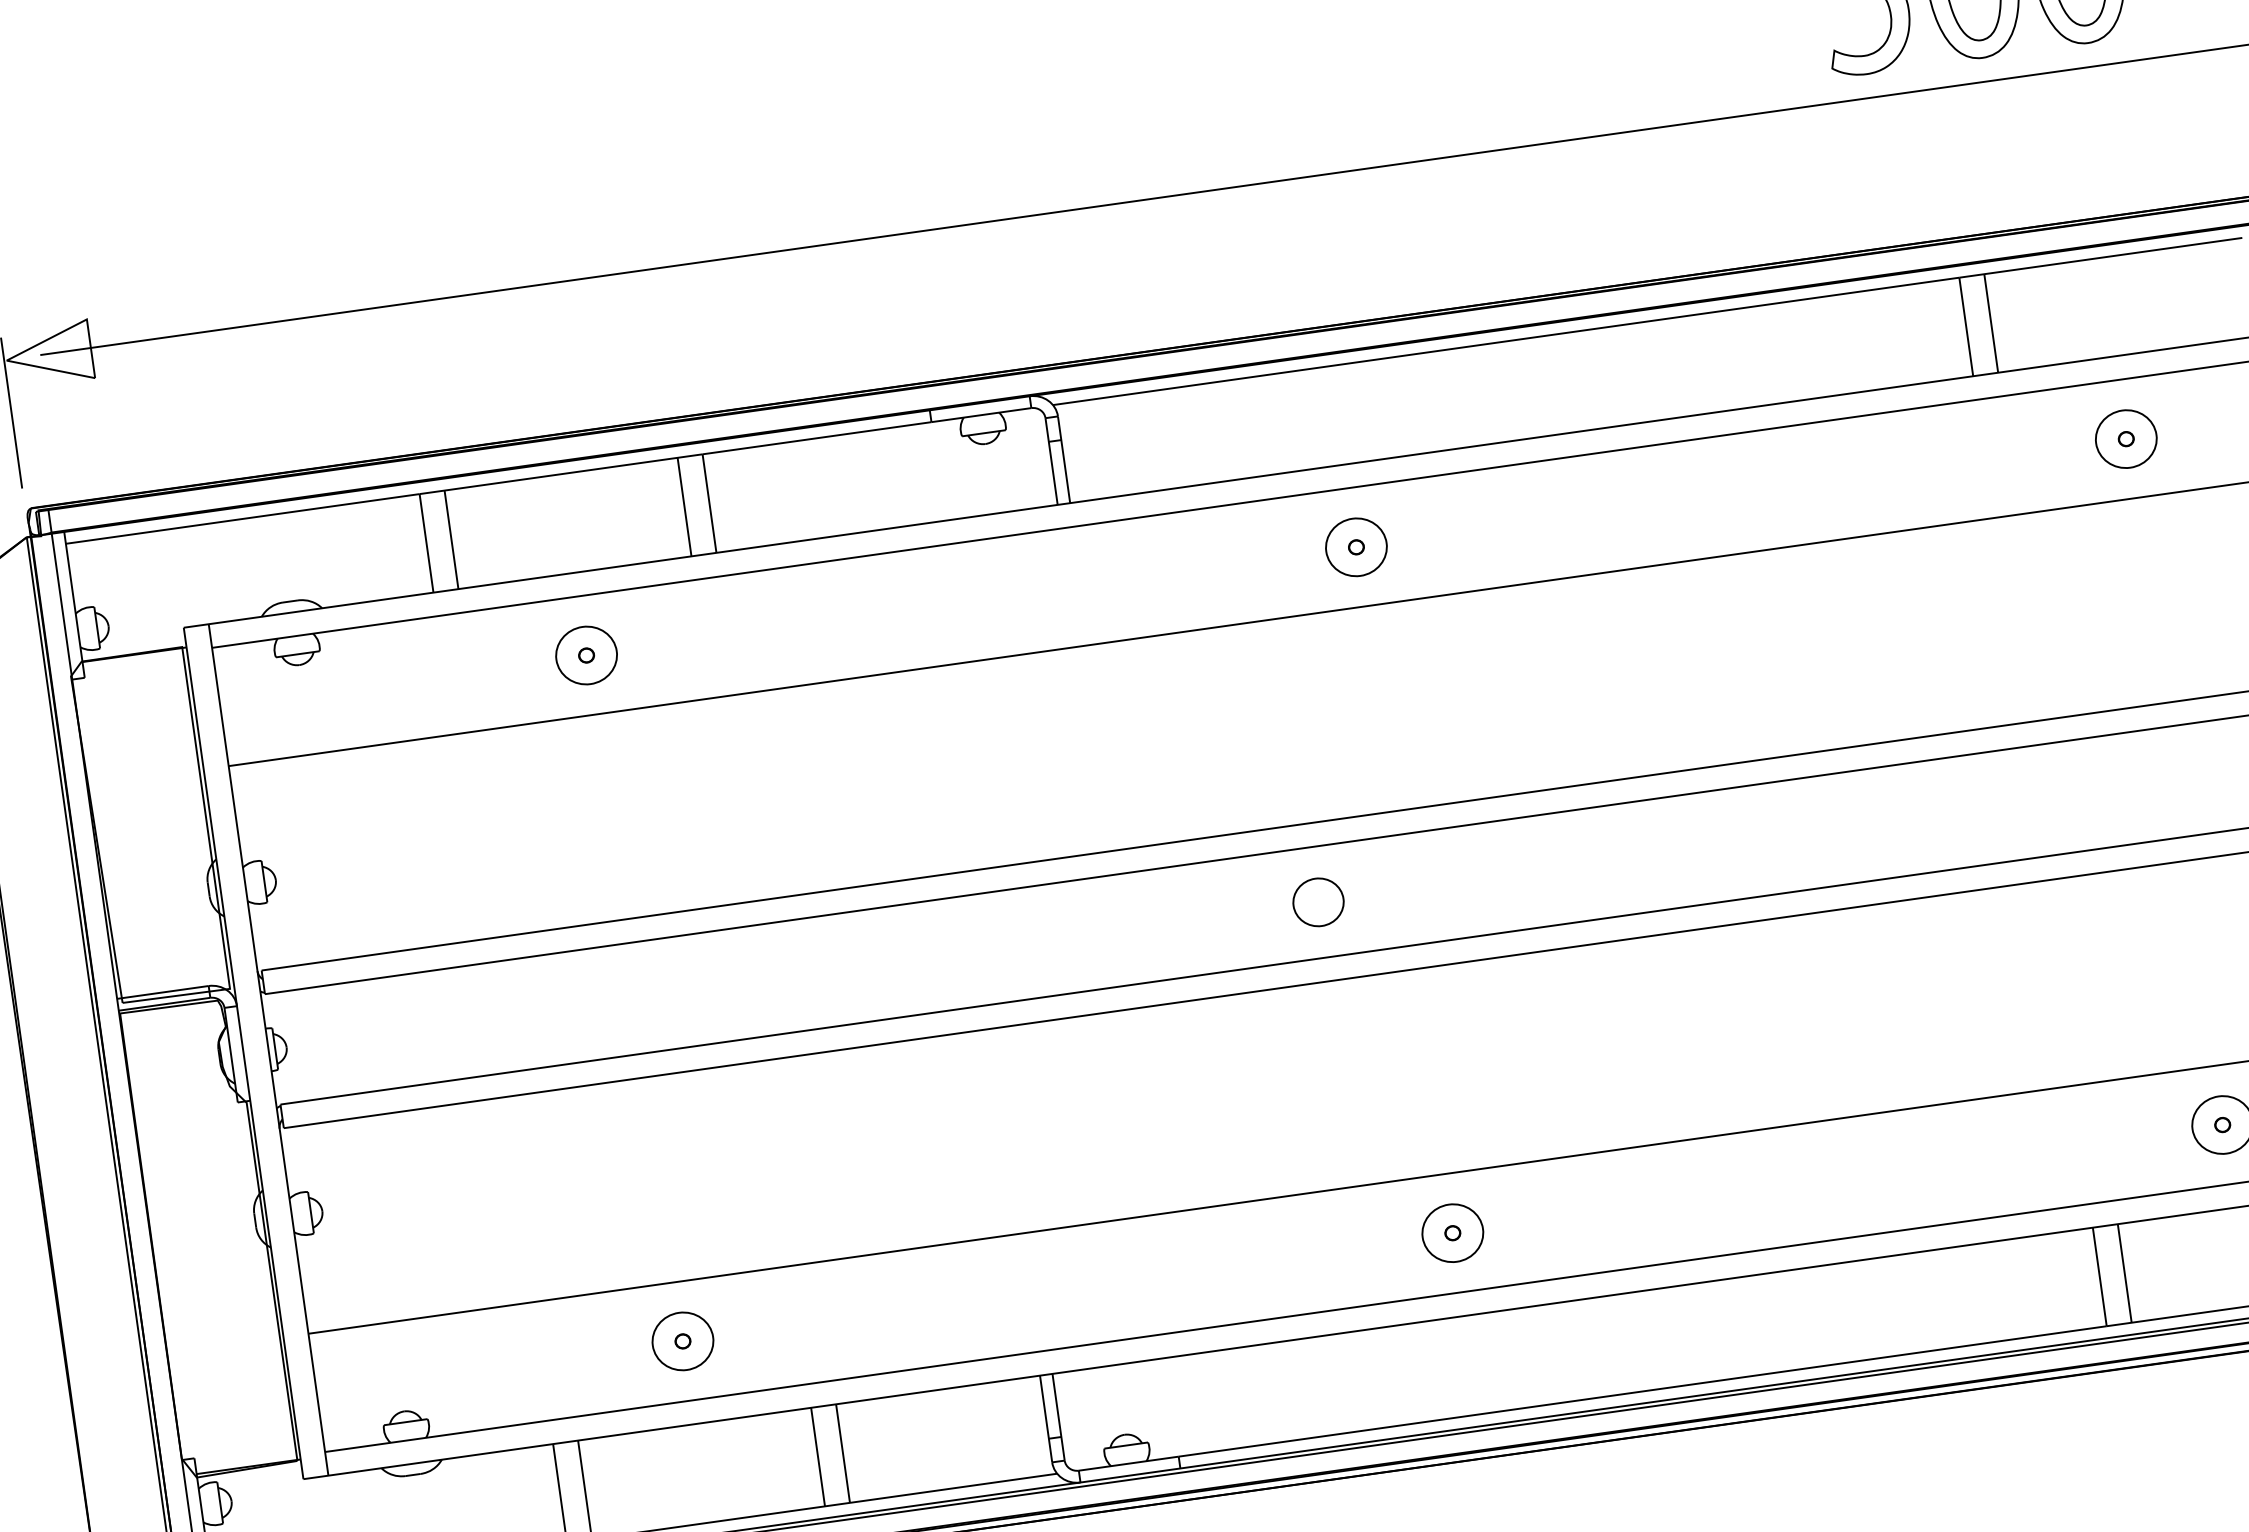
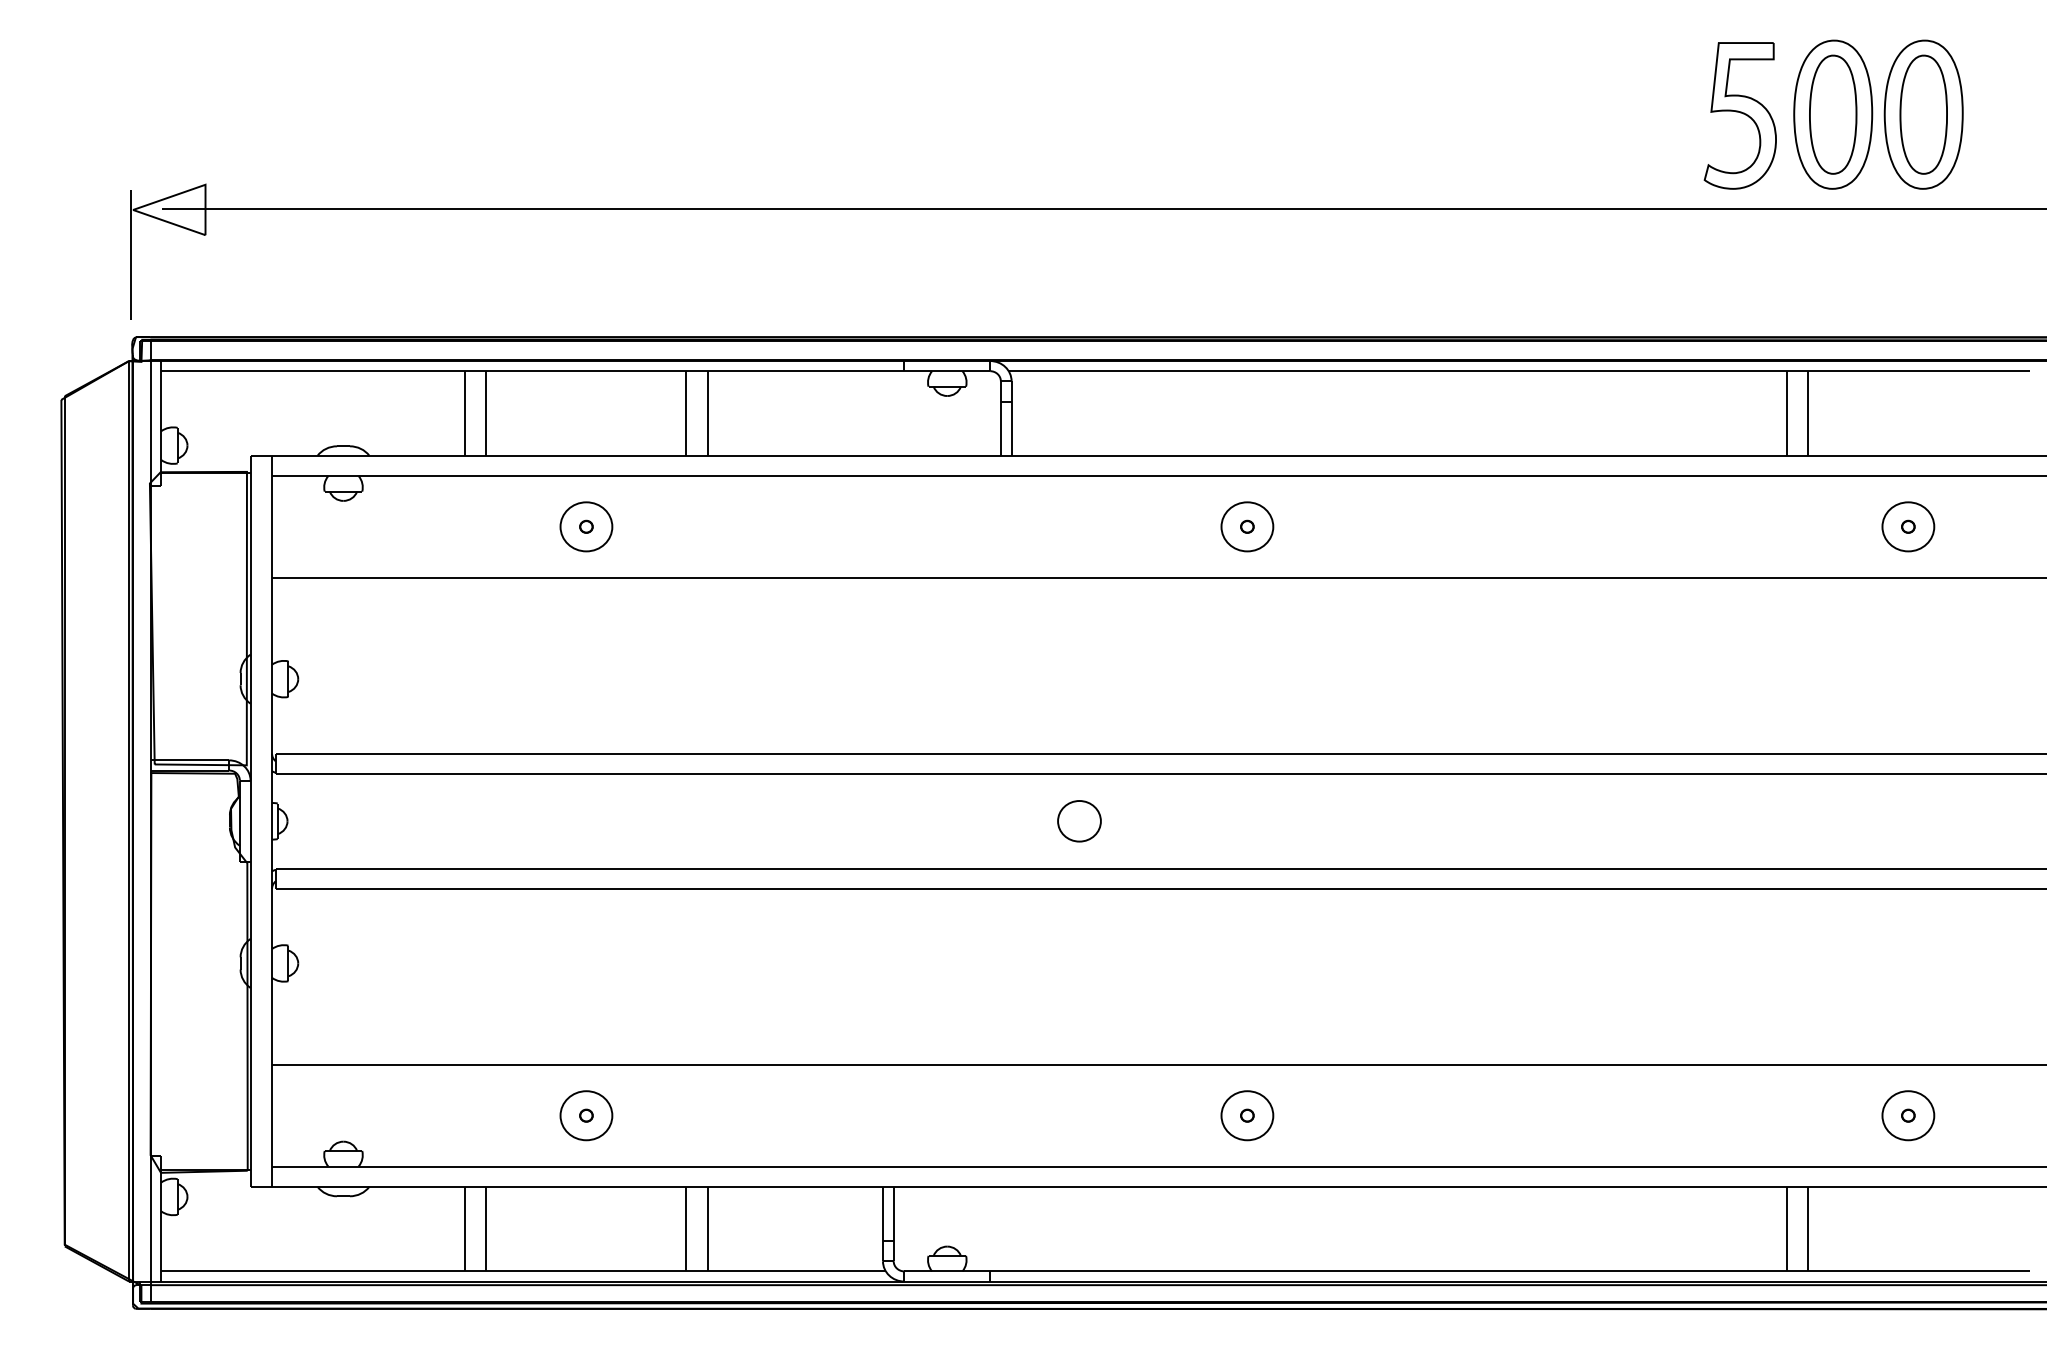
part: (1318, 902) -> (1079, 821), moved

